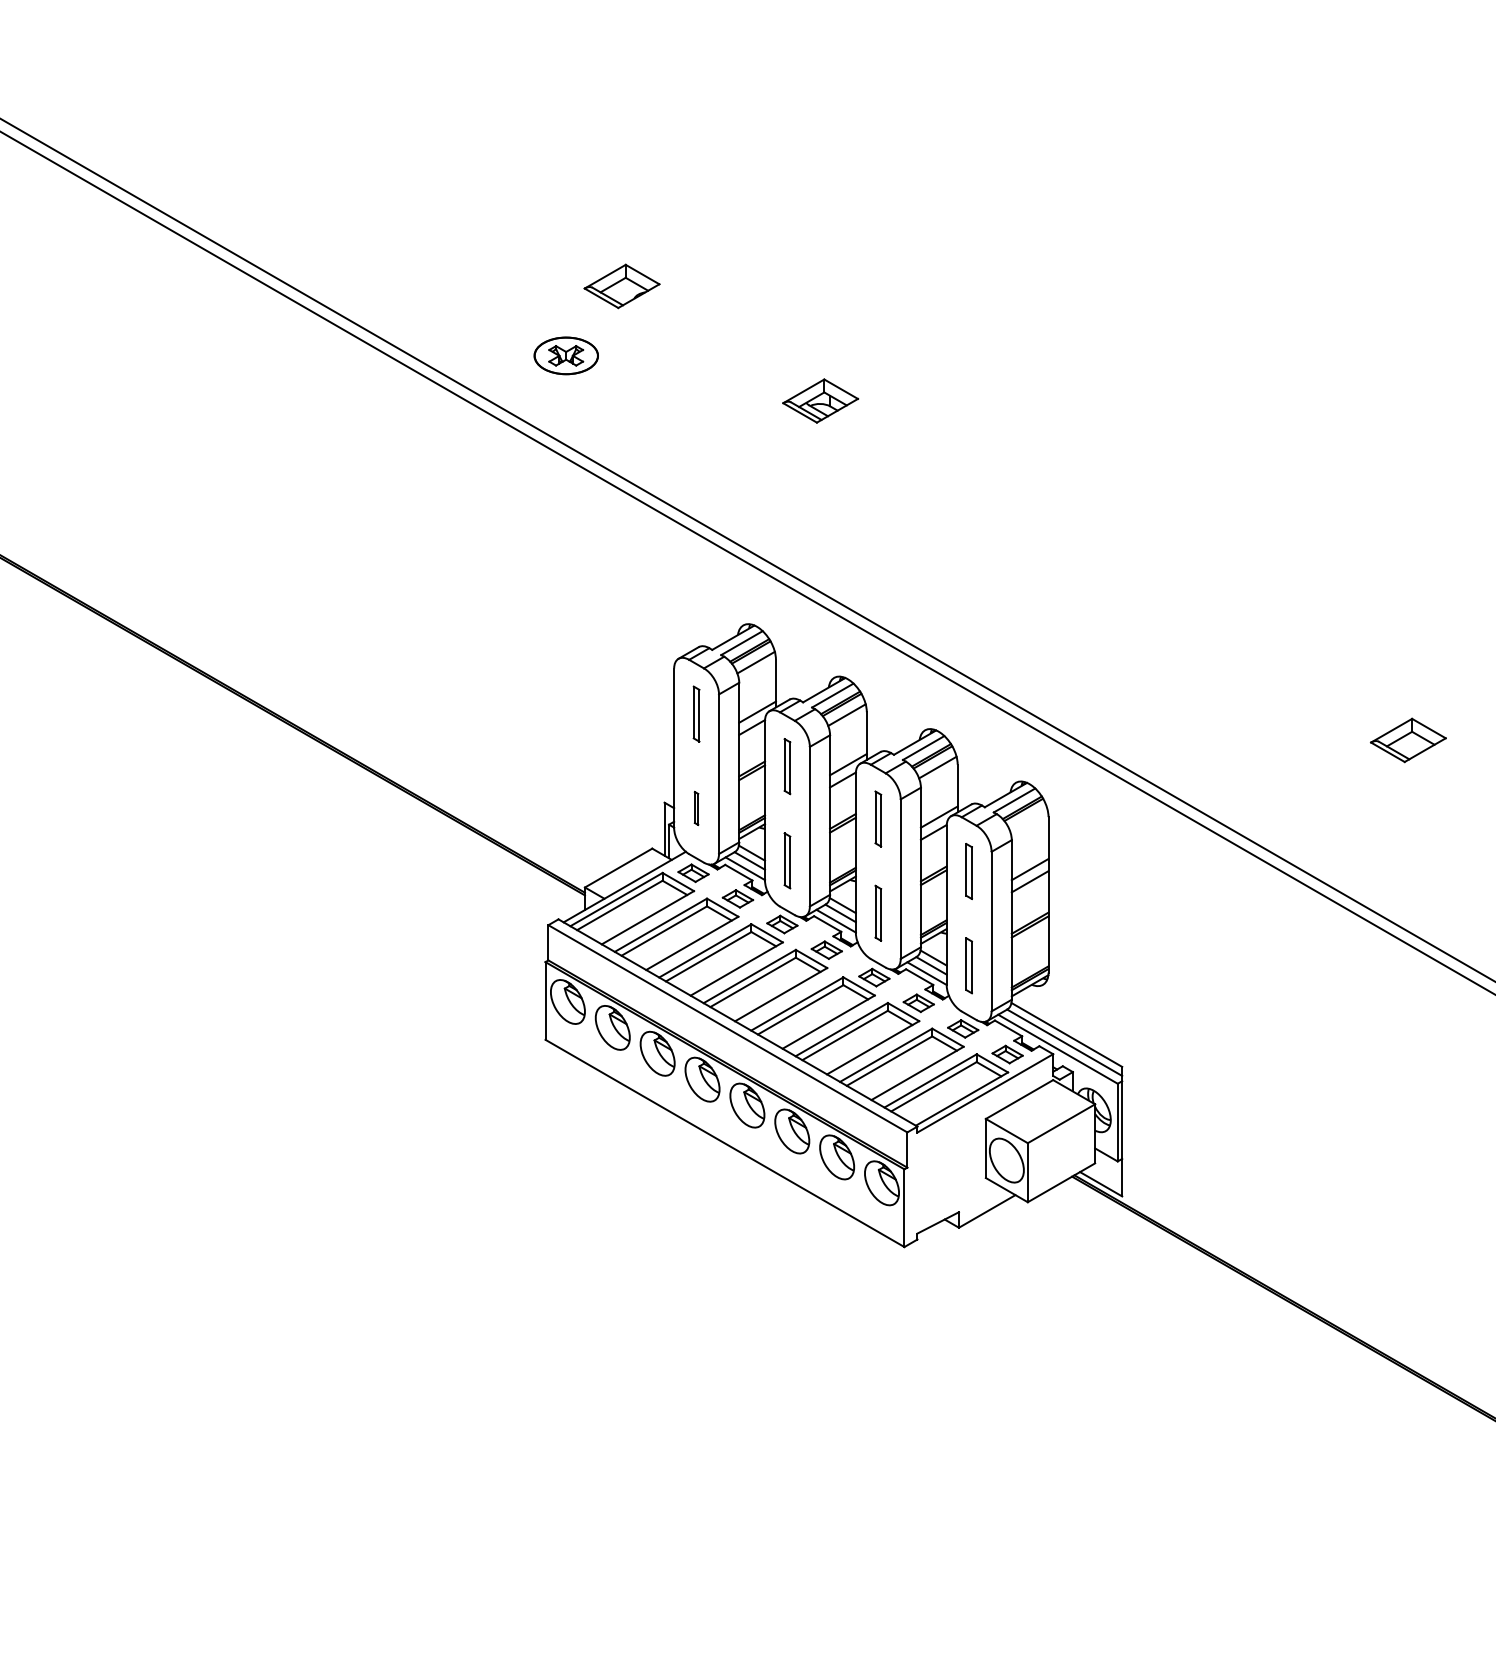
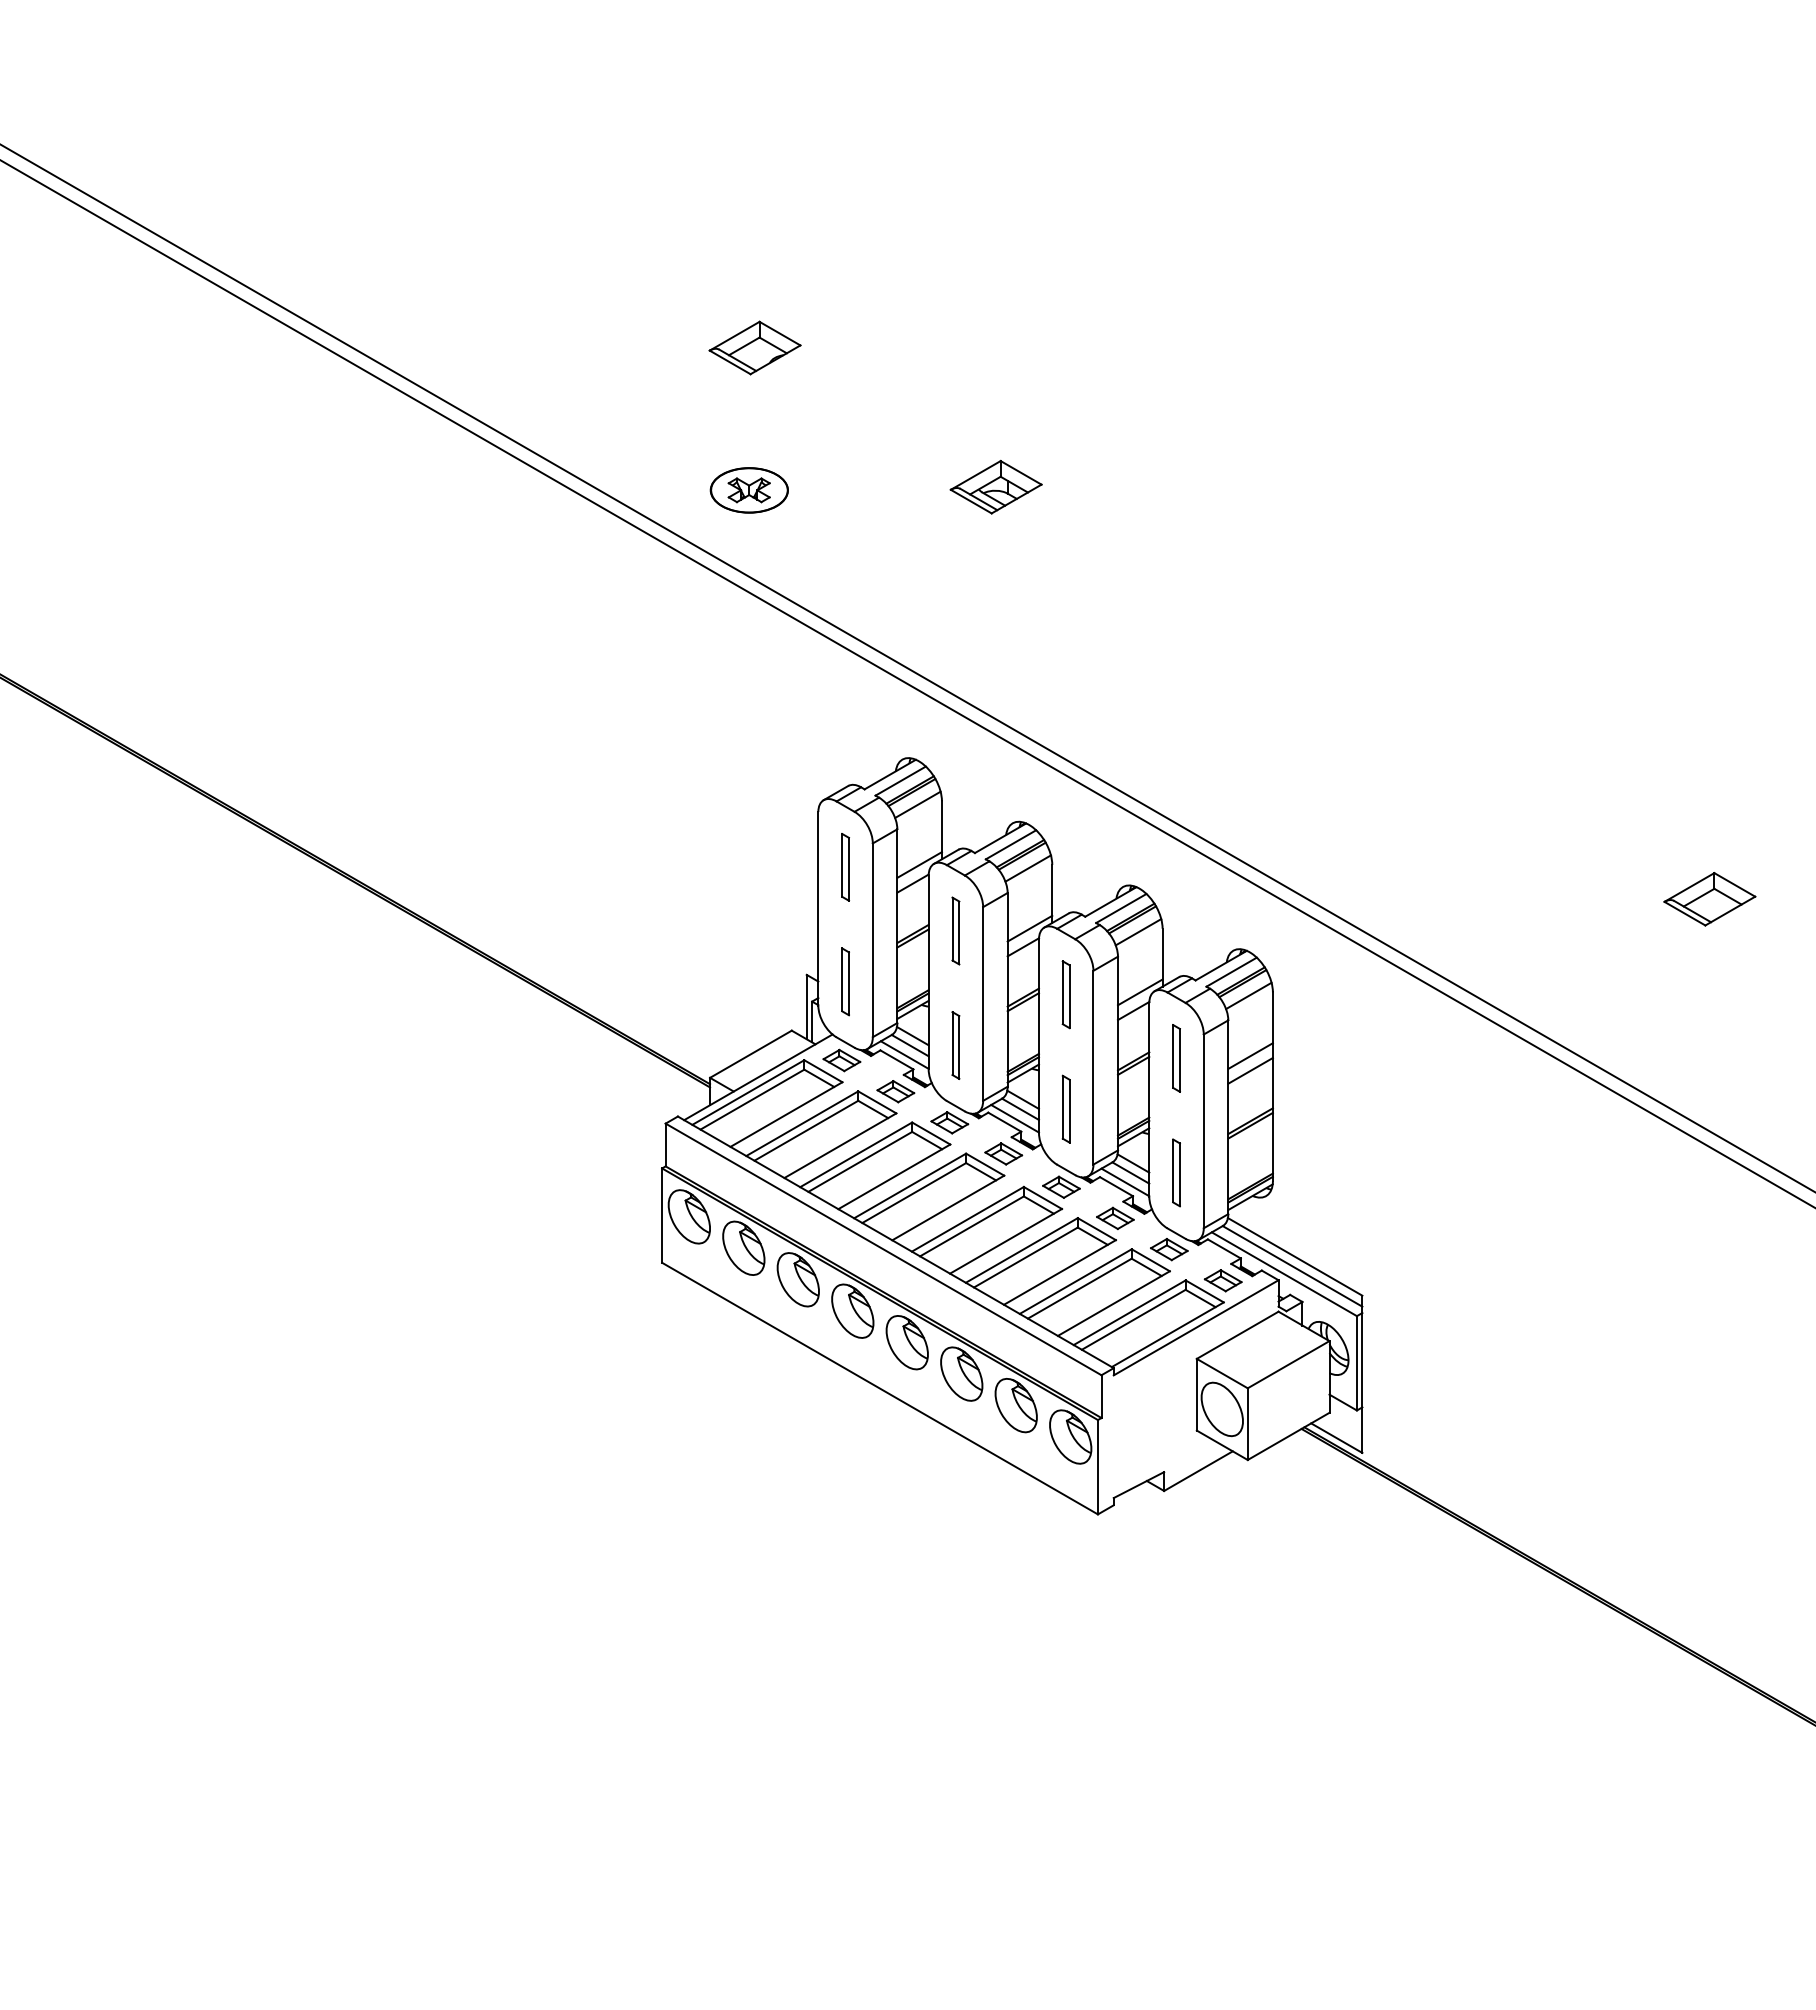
part: (565, 355) -> (748, 490), moved
part: (696, 808) -> (845, 981), size x1.67
line: (1028, 819) -> (1248, 995), added

